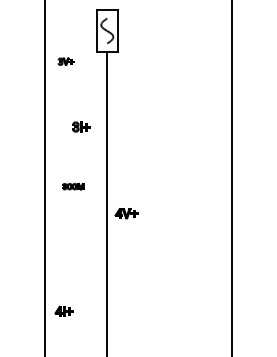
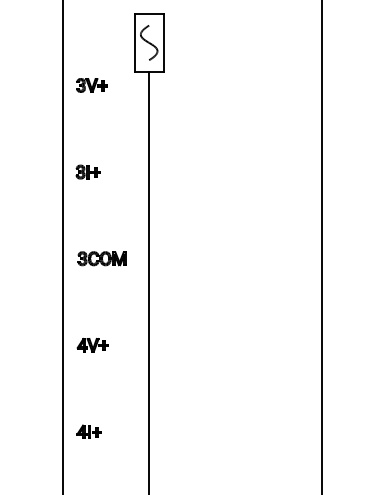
part: (65, 61) -> (91, 85), size x1.43
part: (80, 126) -> (87, 171), moved
part: (72, 186) -> (101, 258), size x1.67
part: (126, 213) -> (92, 344), moved

